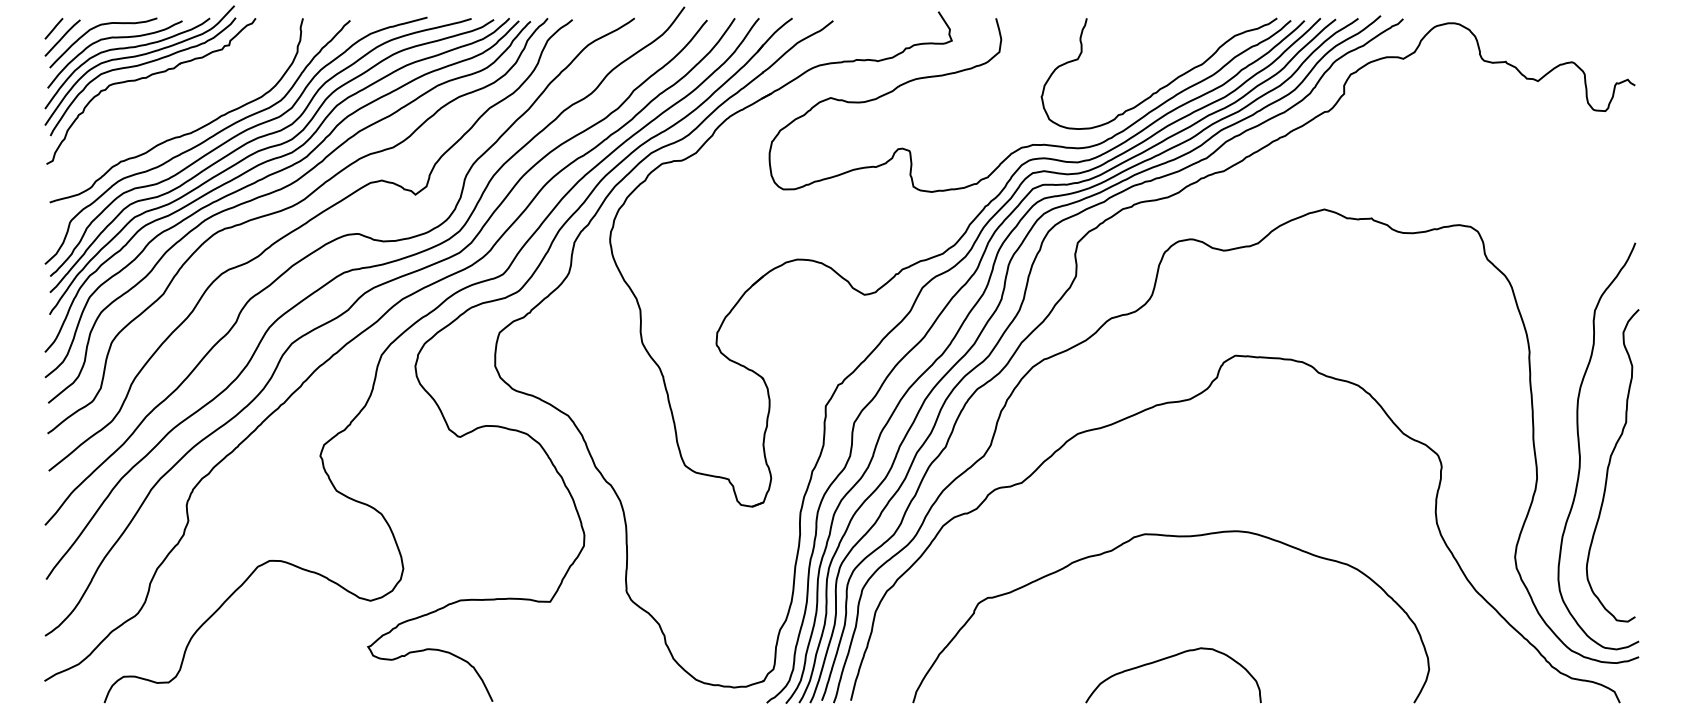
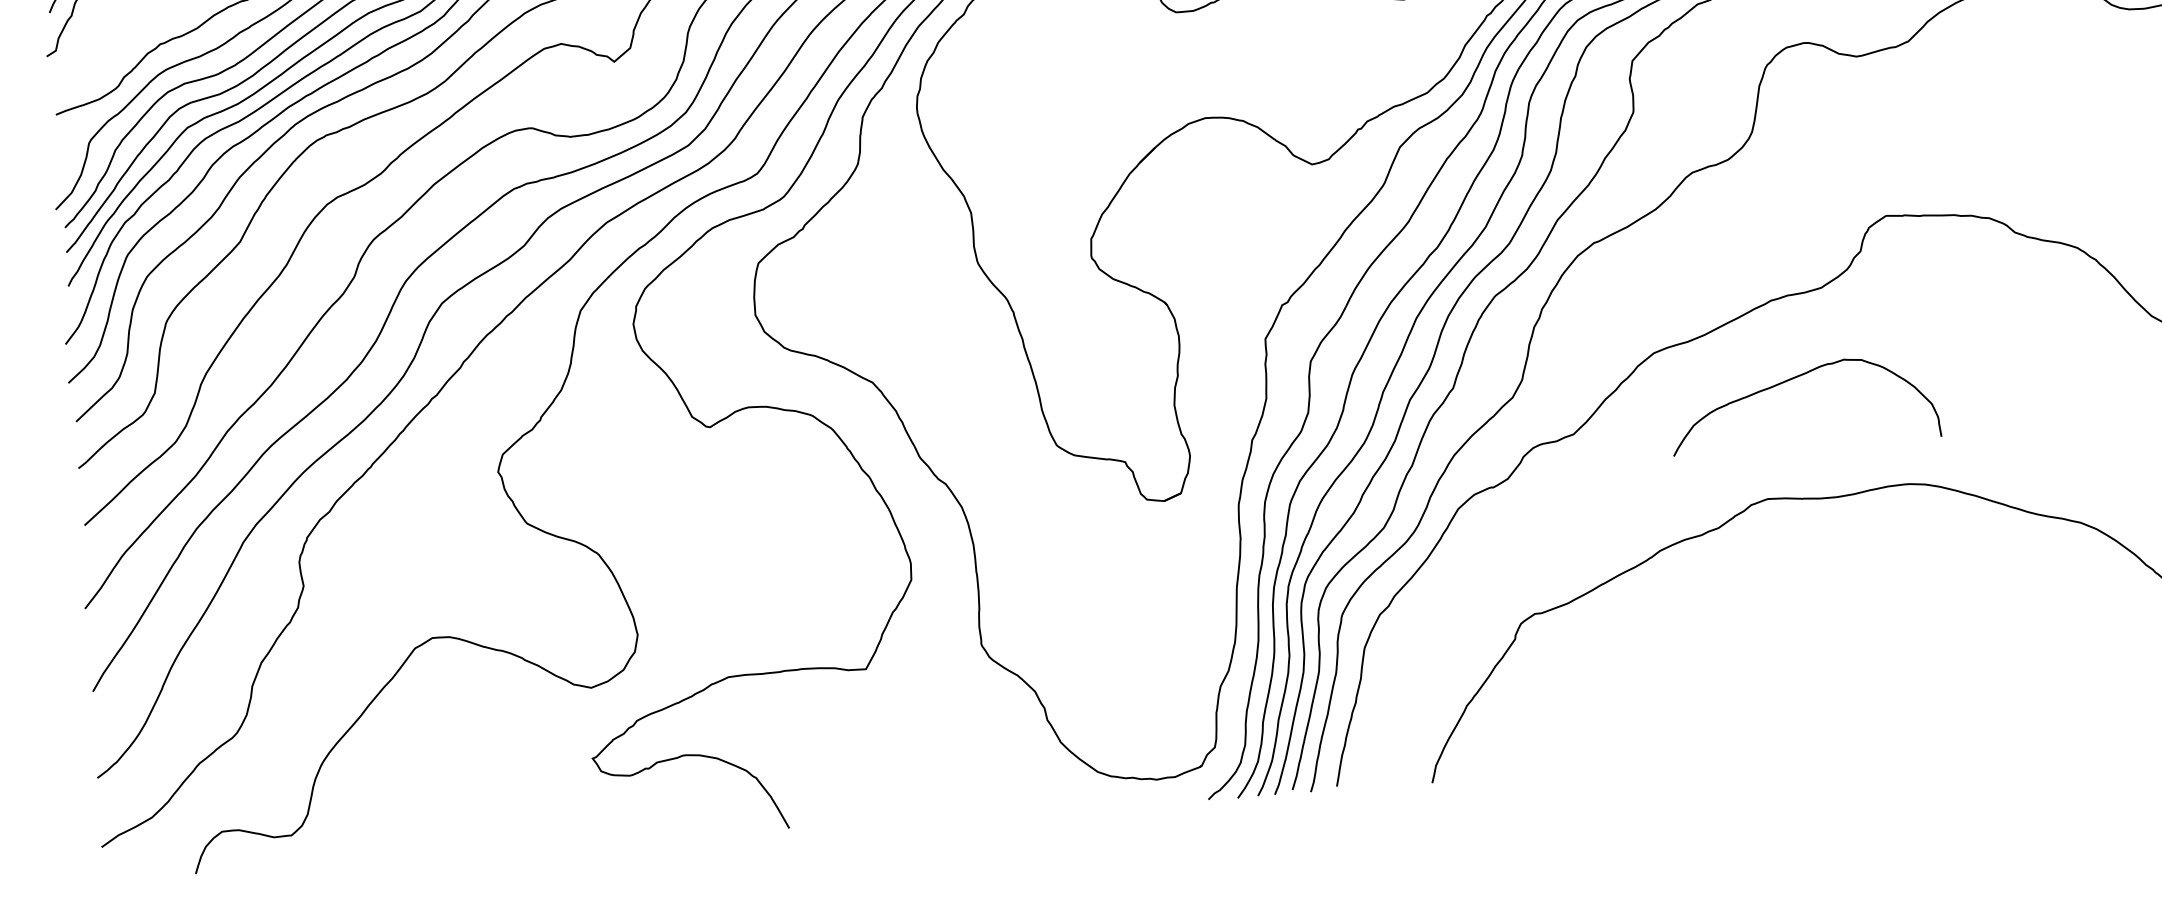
curve: (1169, 658) -> (1796, 378), moved

